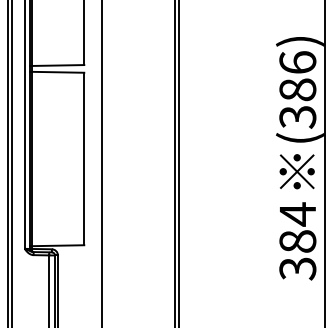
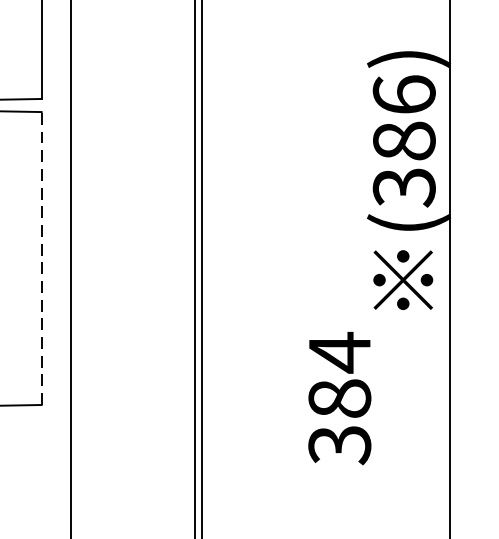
line: (84, 158) -> (42, 257), solid -> dashed
text: (297, 241) -> (339, 398), moved

